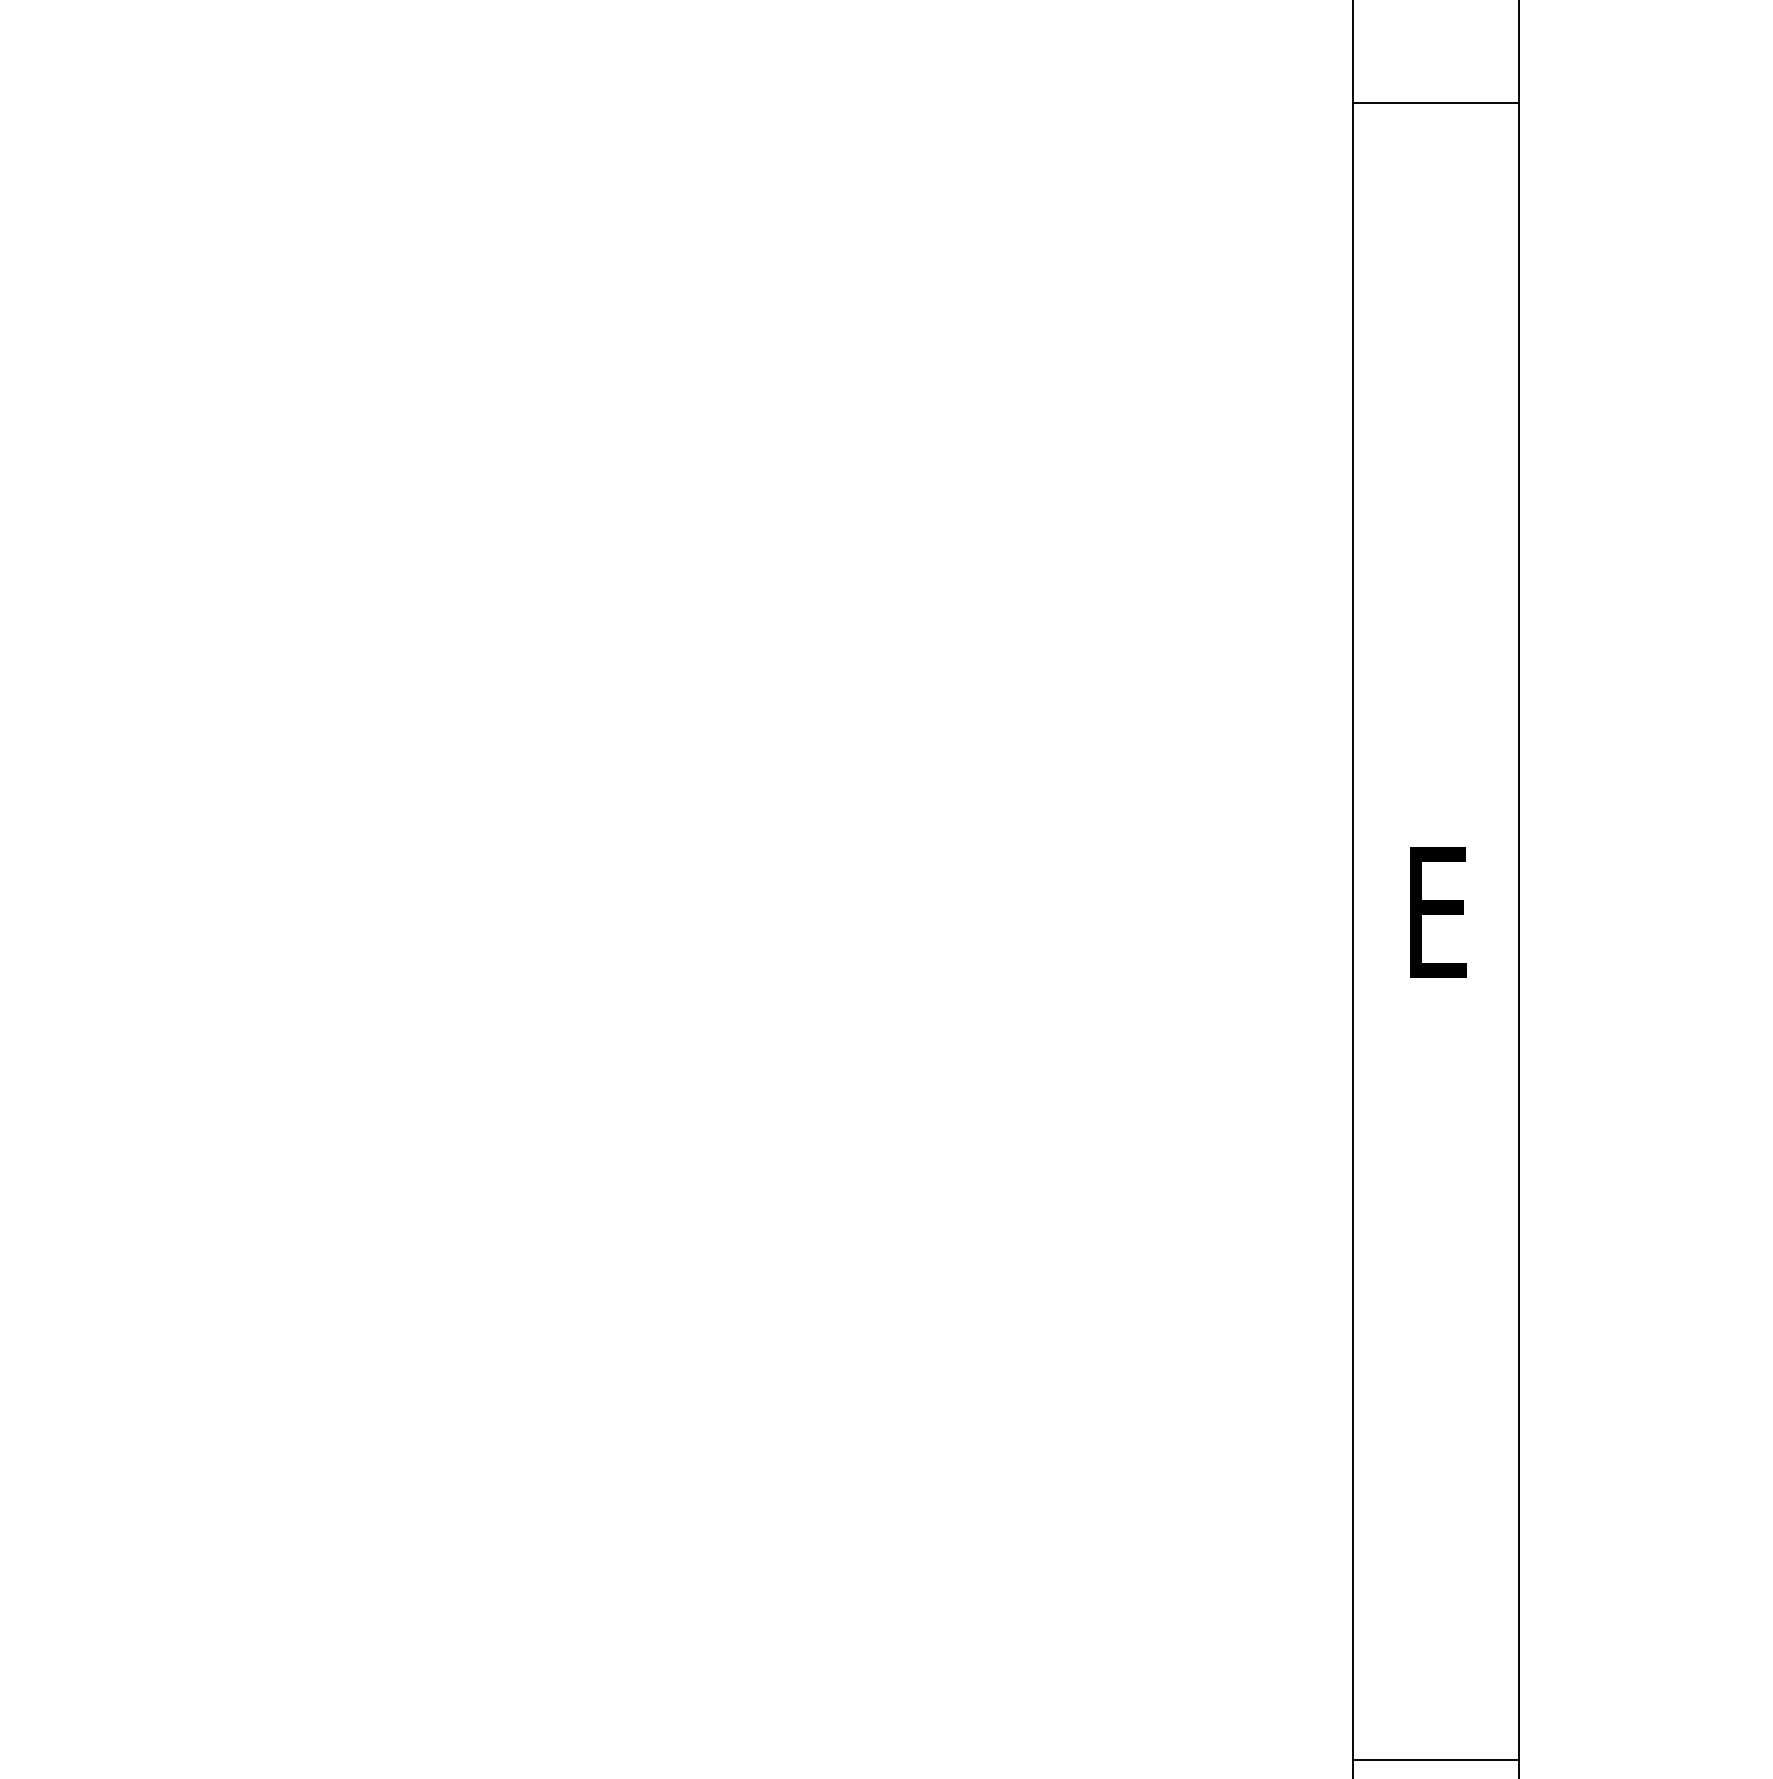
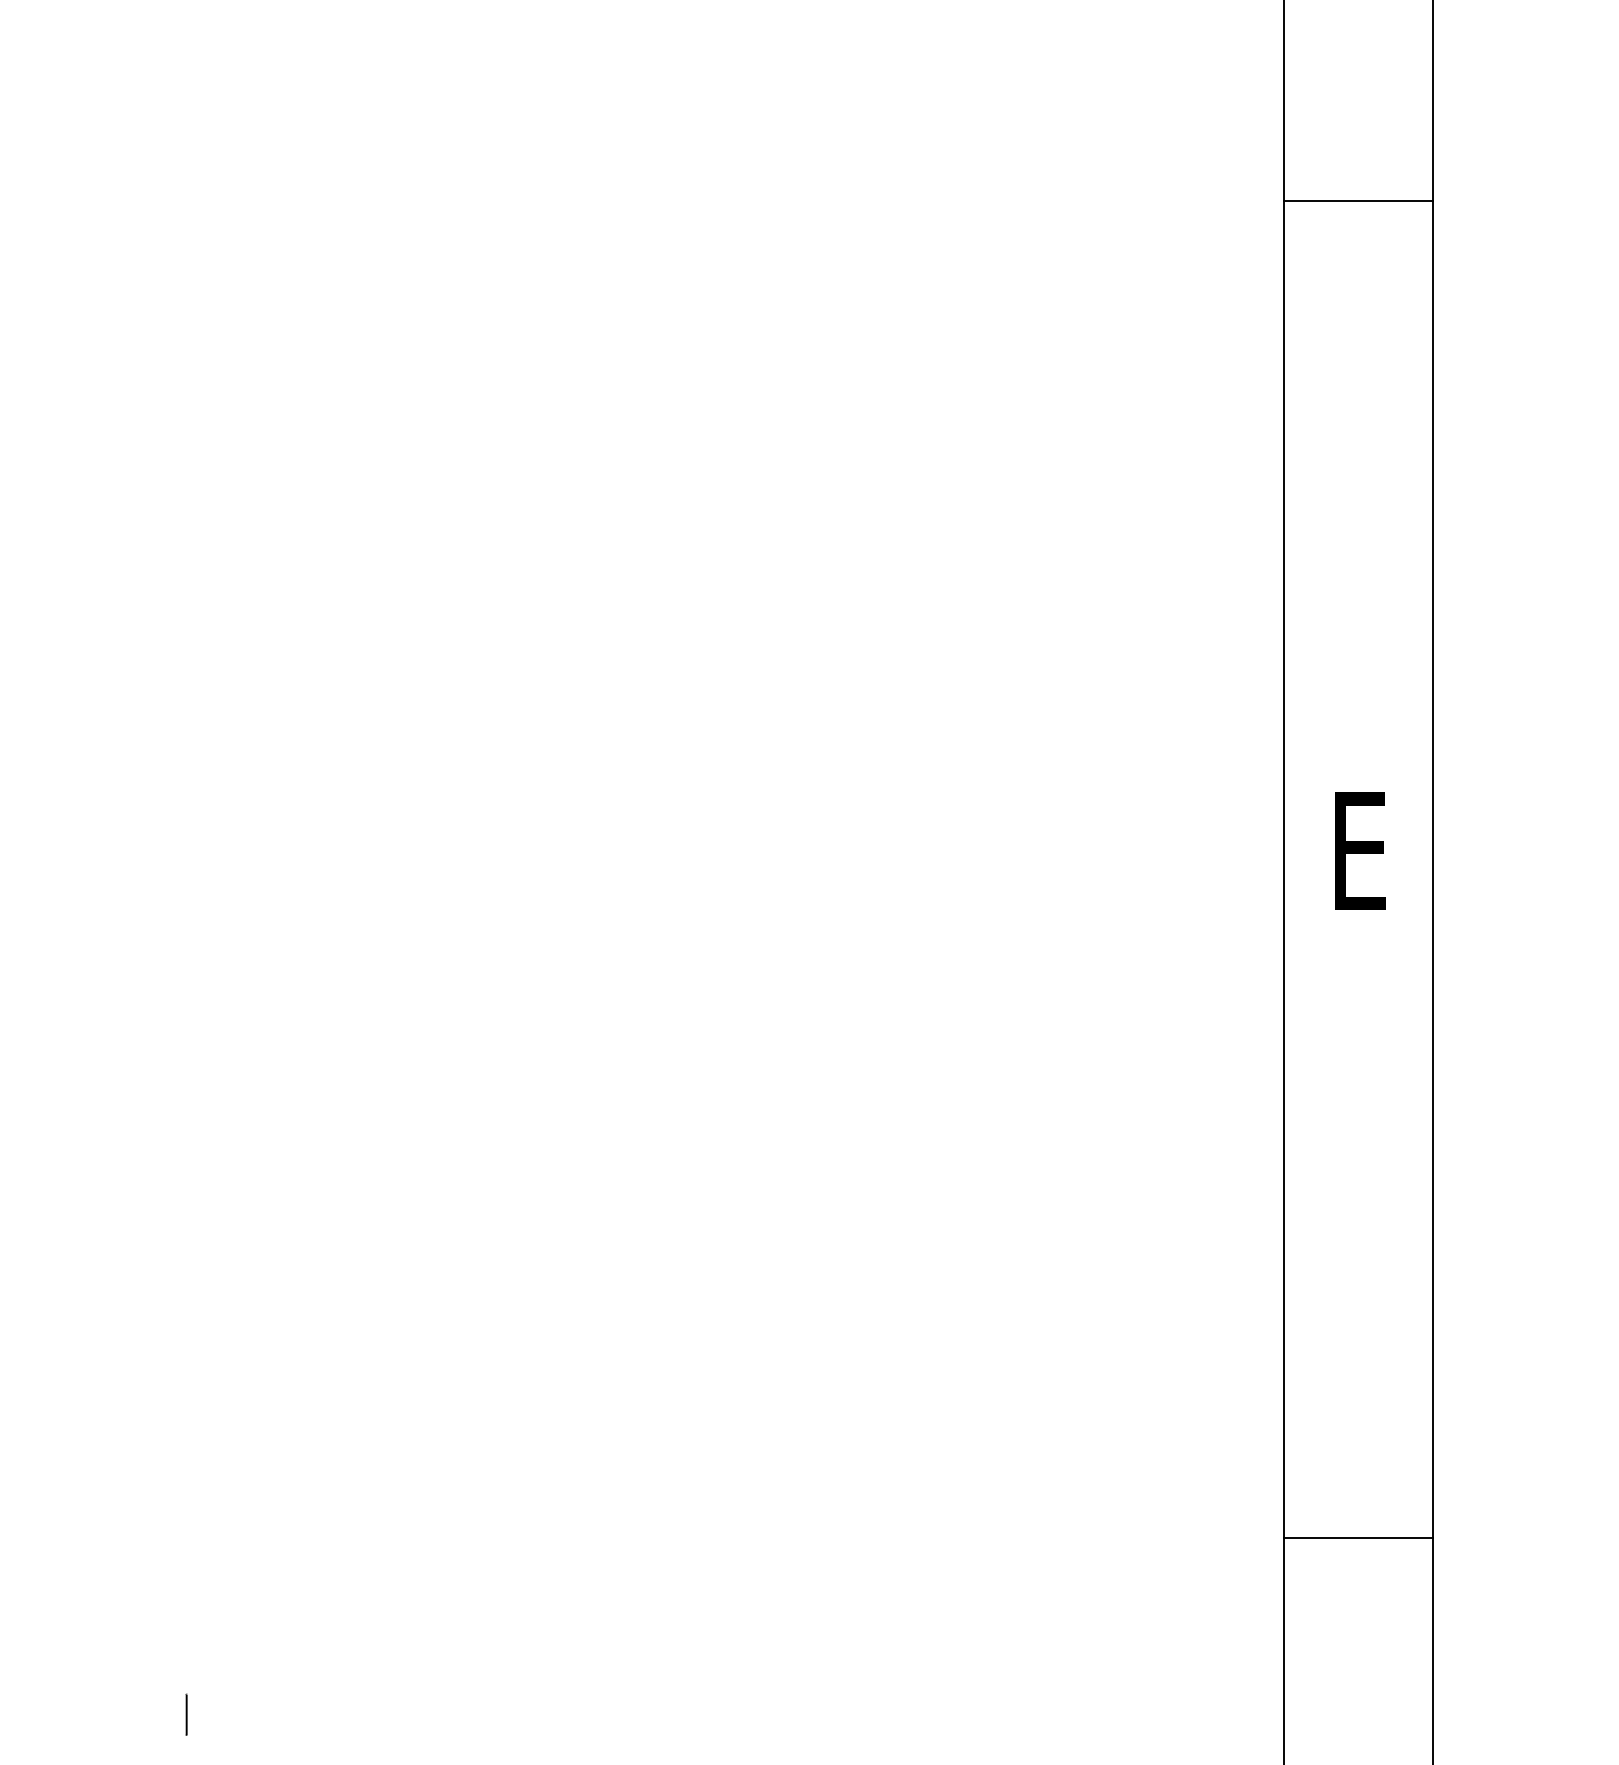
line: (1434, 103) -> (1357, 201), moved
line: (1434, 1759) -> (1357, 1537), moved

